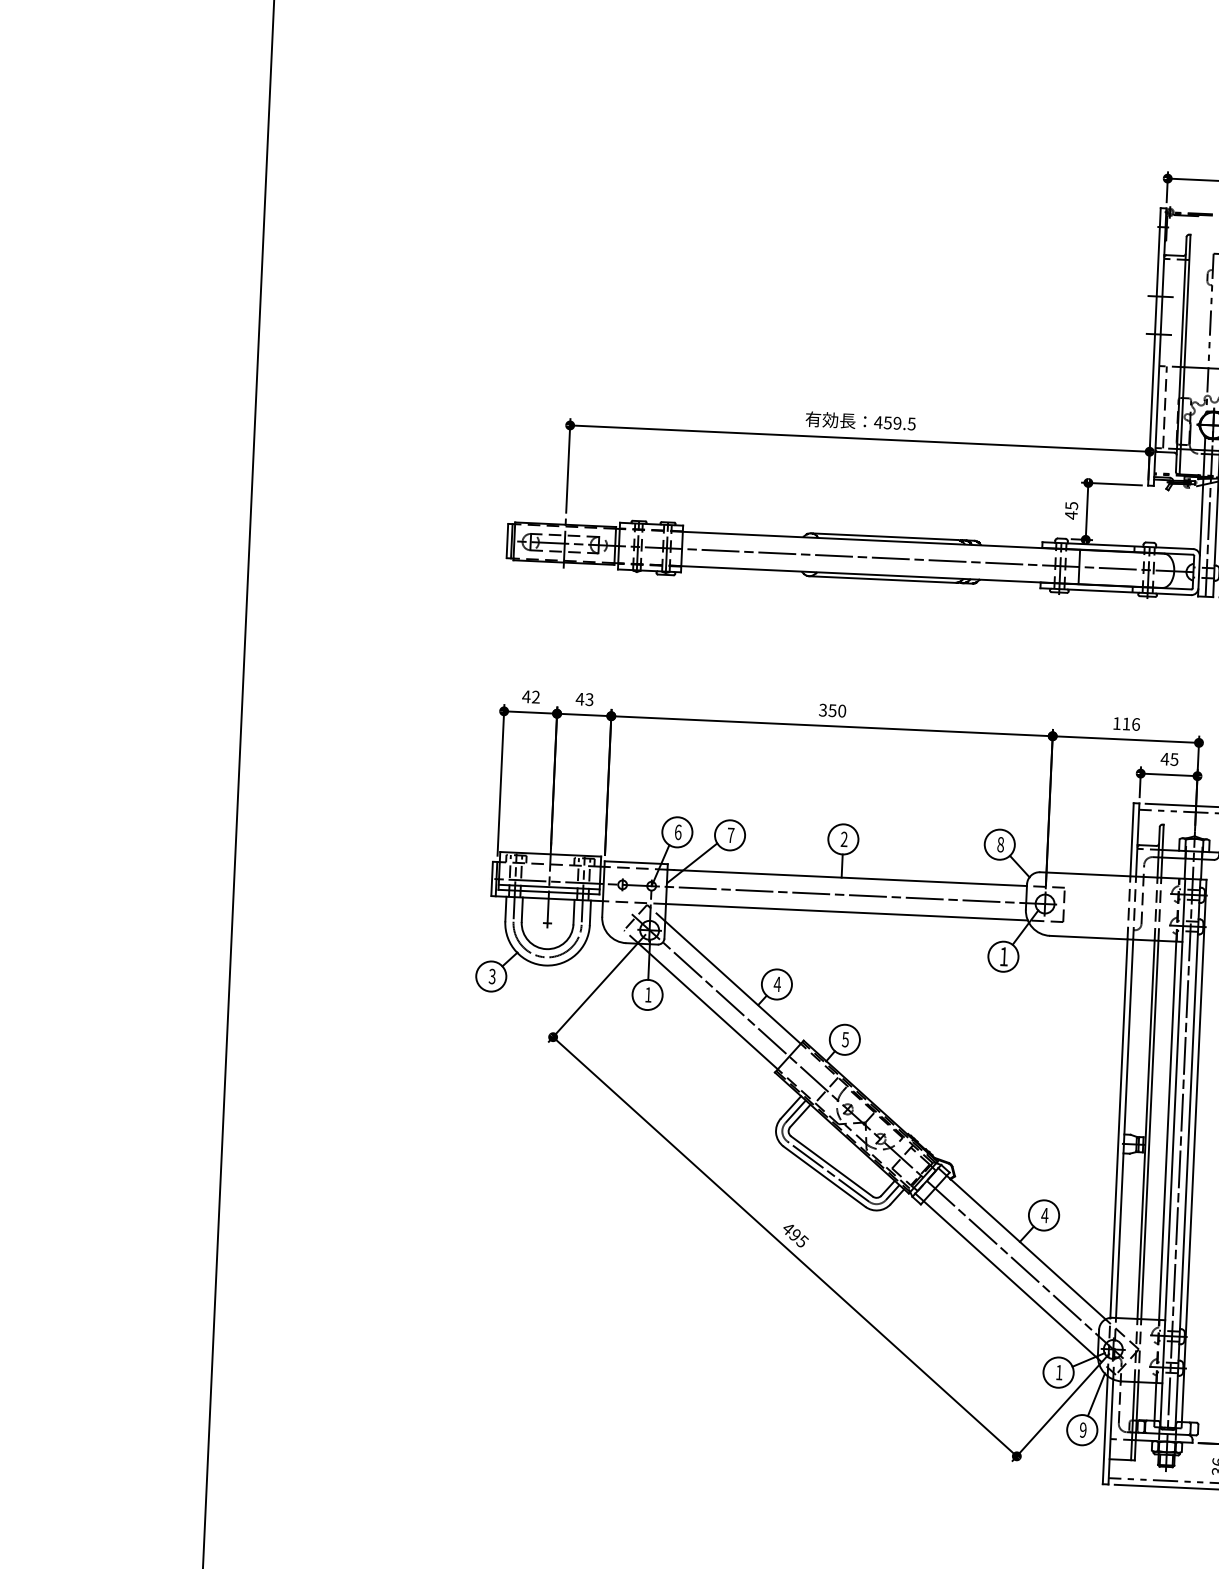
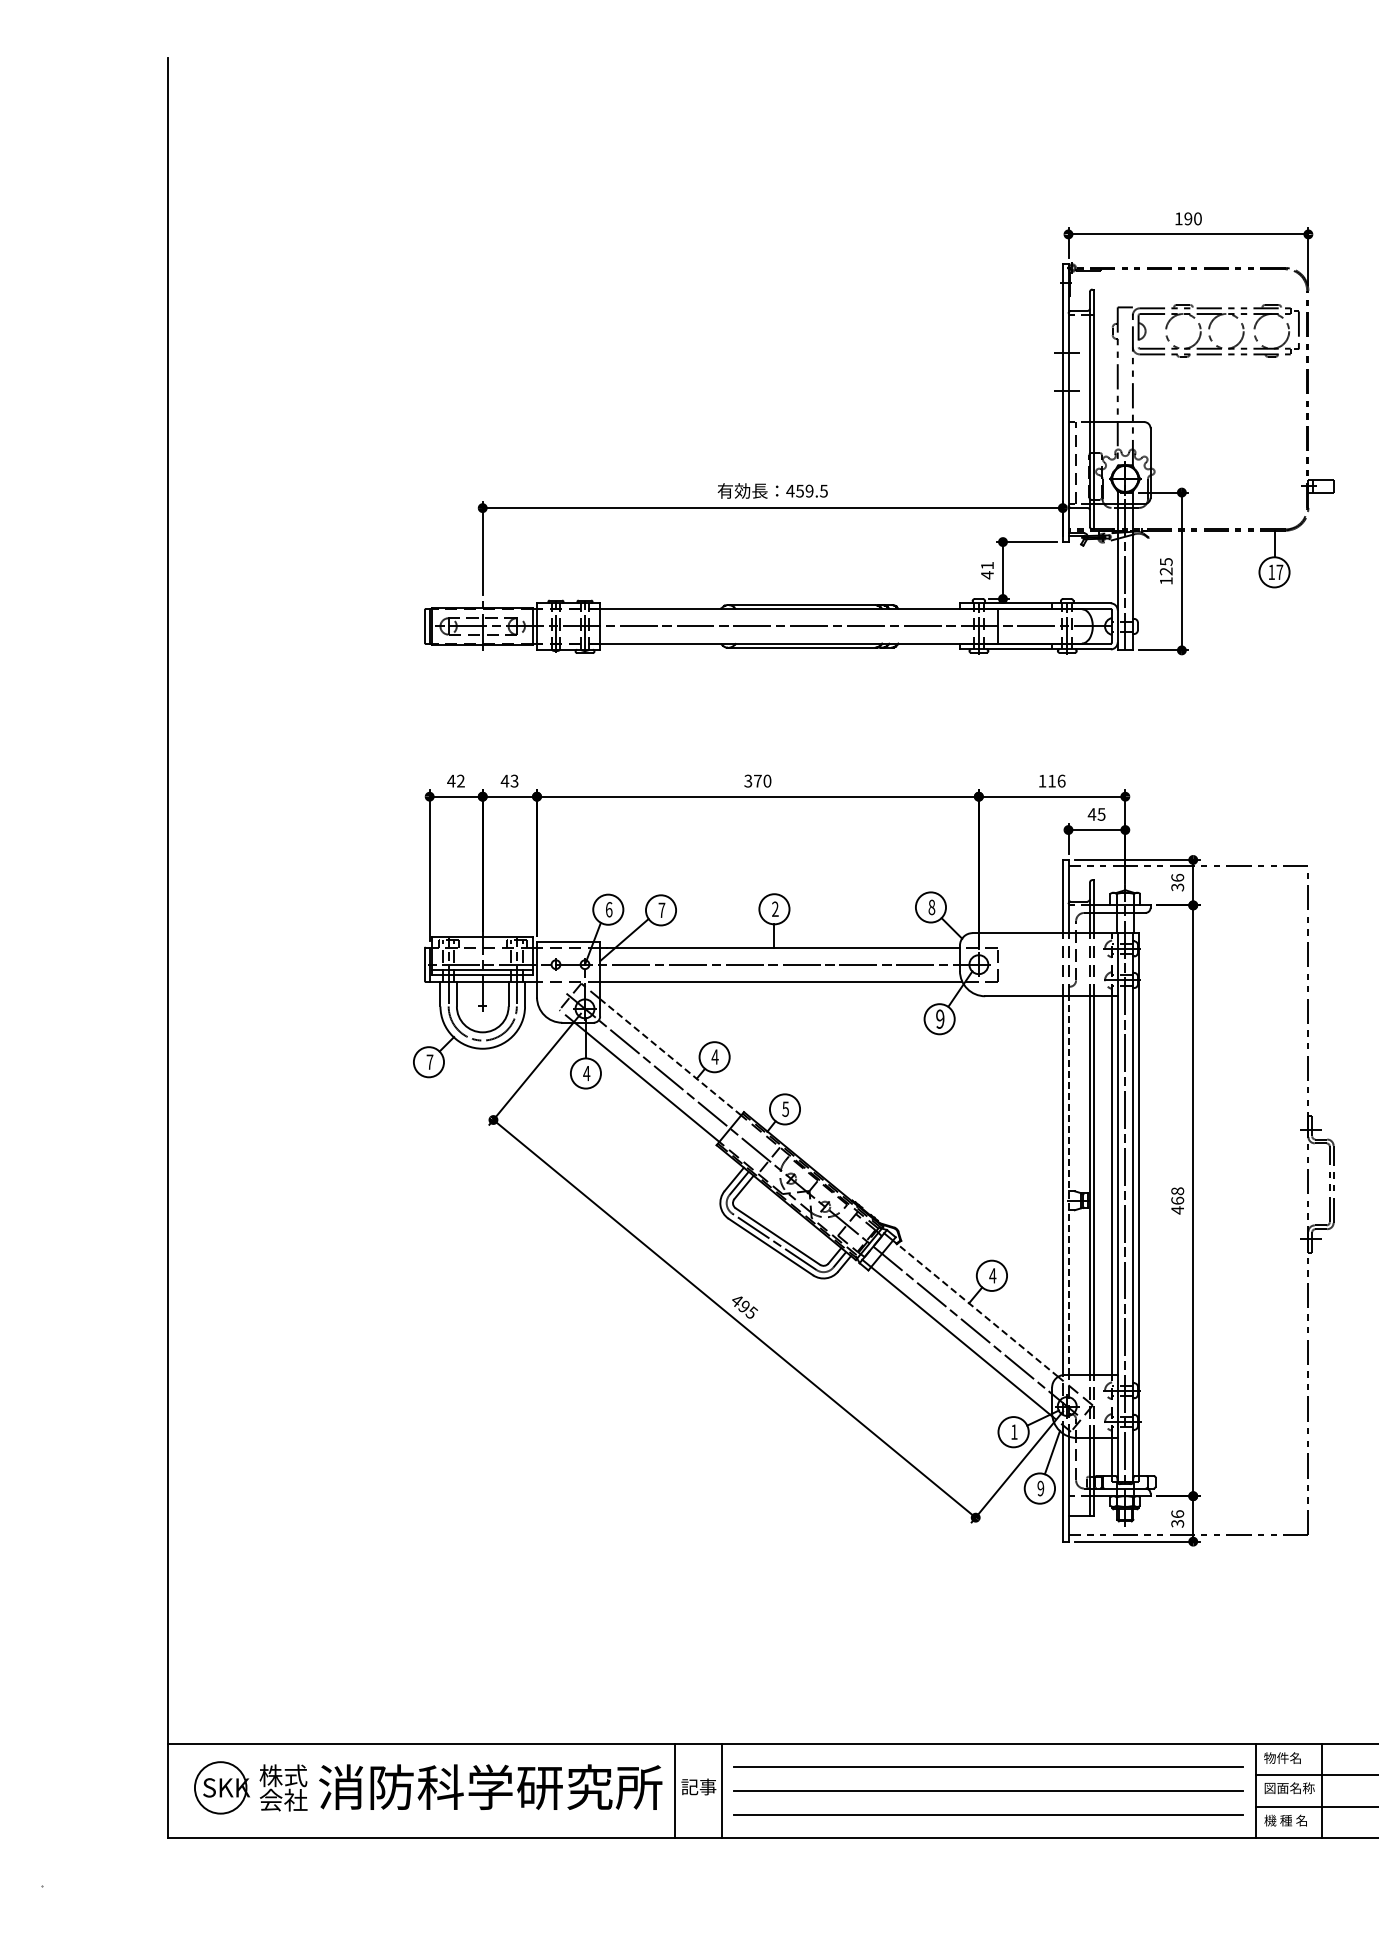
text: (1071, 505) -> (987, 565), 45 -> 41
text: (832, 710) -> (757, 780), 350 -> 370
text: (1004, 956) -> (940, 1018), 1 -> 9
text: (491, 975) -> (429, 1061), 3 -> 7
line: (732, 981) -> (670, 1056), solid -> dashed
text: (648, 994) -> (586, 1073), 1 -> 4
line: (1124, 1128) -> (1068, 1185), solid -> dashed
line: (1026, 1247) -> (975, 1308), solid -> dashed

